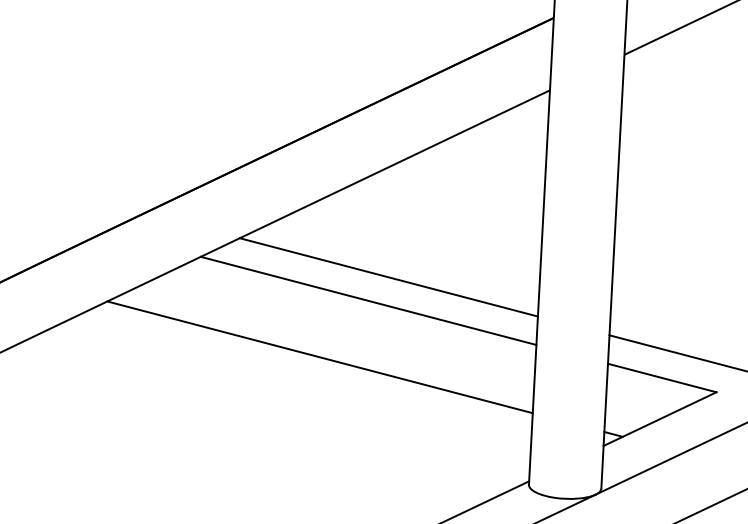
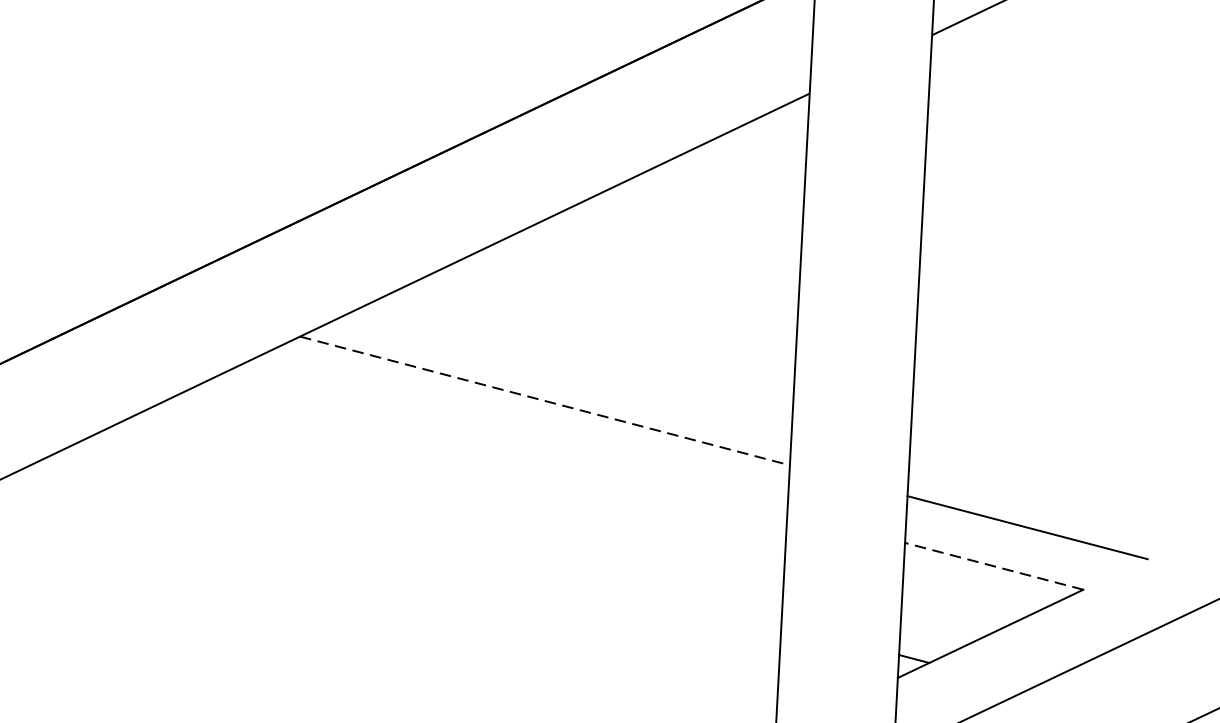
line: (389, 277) -> (546, 401), solid -> dashed
line: (368, 300) -> (511, 438), removed
line: (319, 357) -> (430, 532), removed
line: (661, 377) -> (992, 565), solid -> dashed

